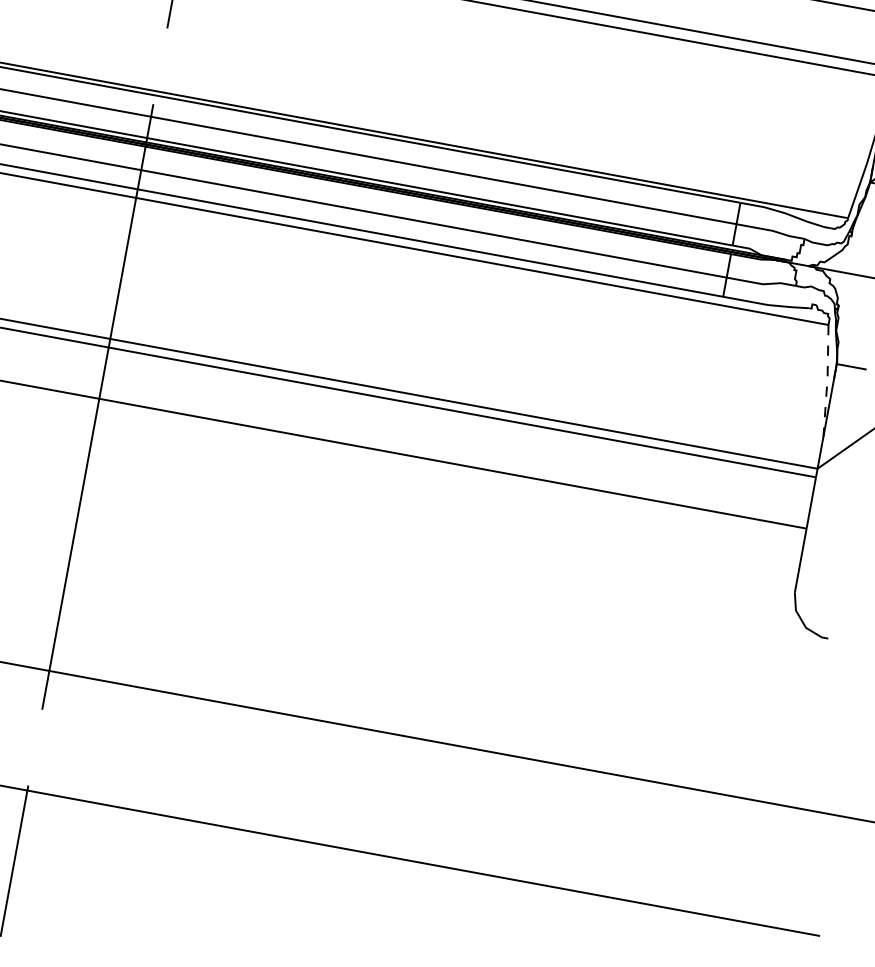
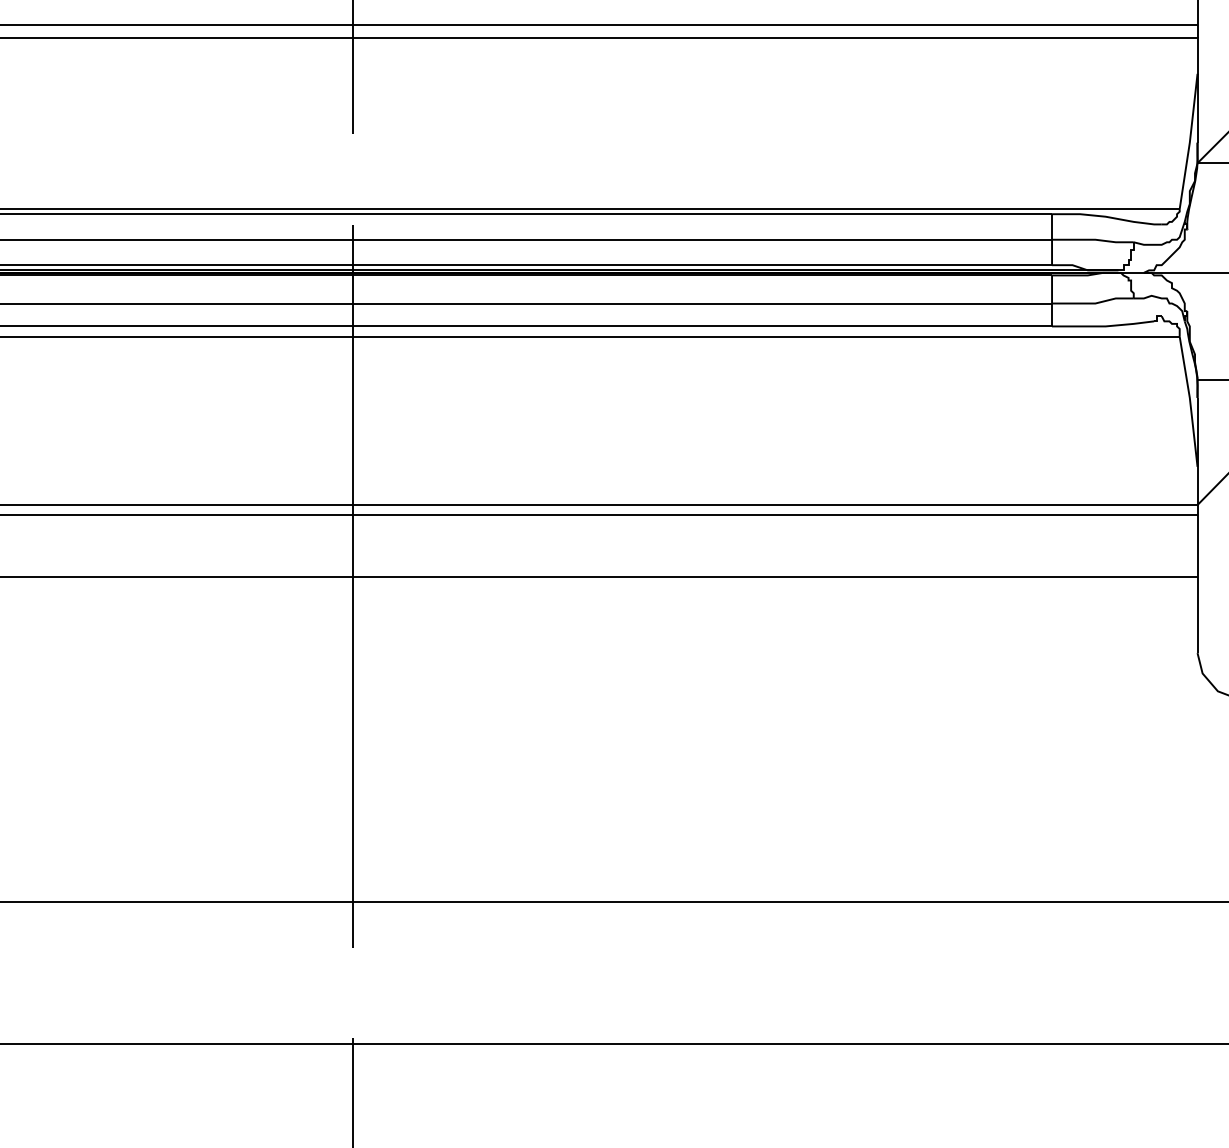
line: (827, 380) -> (1190, 400), dashed -> solid

